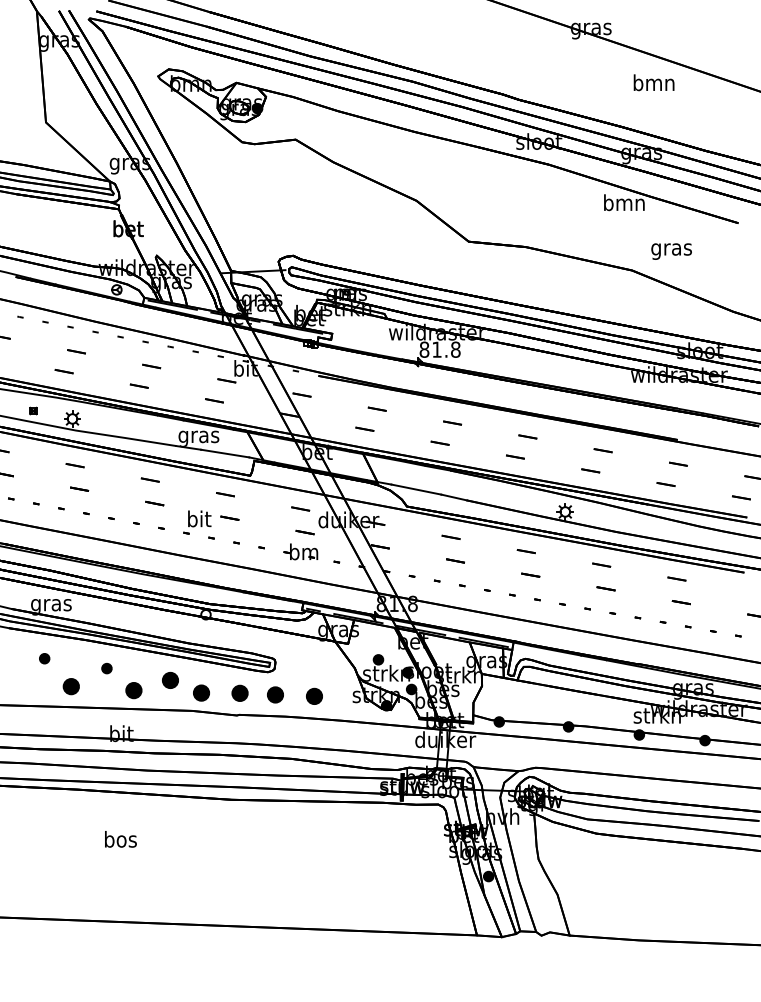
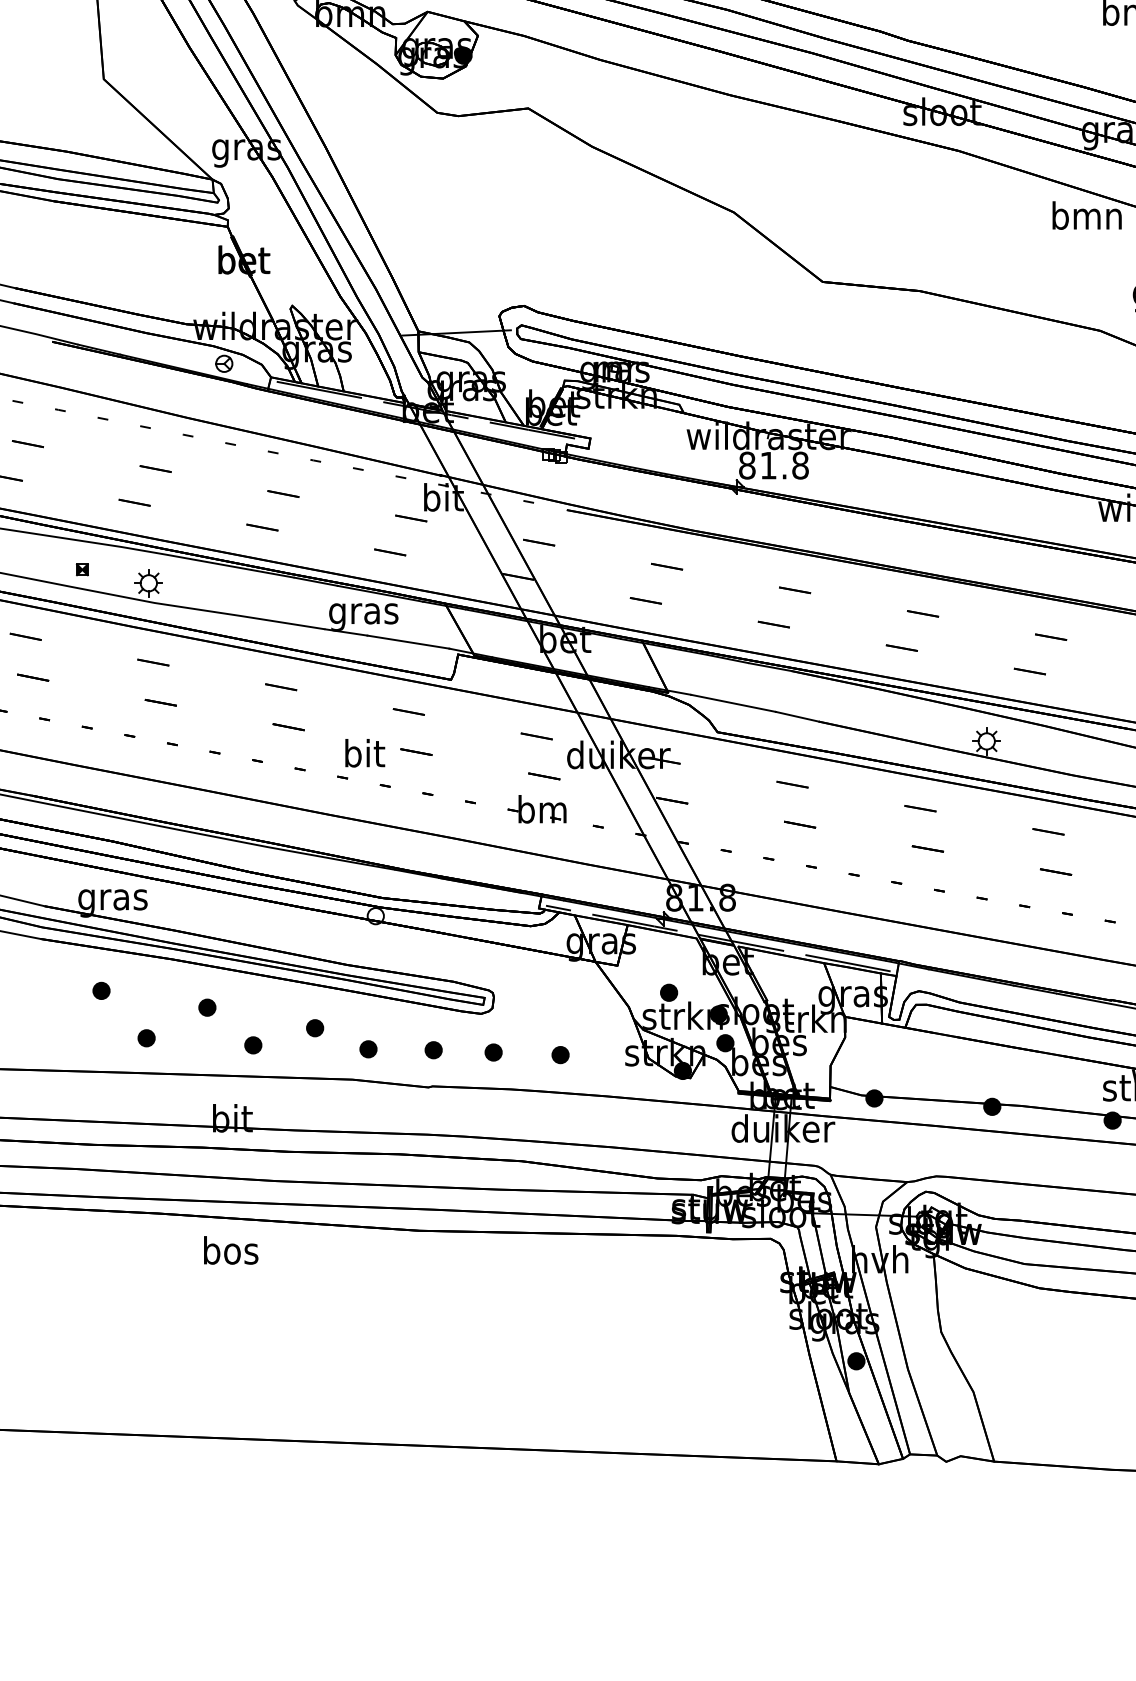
part: (169, 680) -> (313, 1027), size x0.62
part: (70, 686) -> (145, 1038), size x0.62
part: (133, 690) -> (252, 1044), size x0.62
part: (201, 692) -> (368, 1048), size x0.62
part: (239, 693) -> (432, 1050), size x0.62
part: (274, 694) -> (492, 1051), size x0.62
part: (314, 696) -> (560, 1055), size x0.62
text: (120, 839) -> (230, 1250), moved

